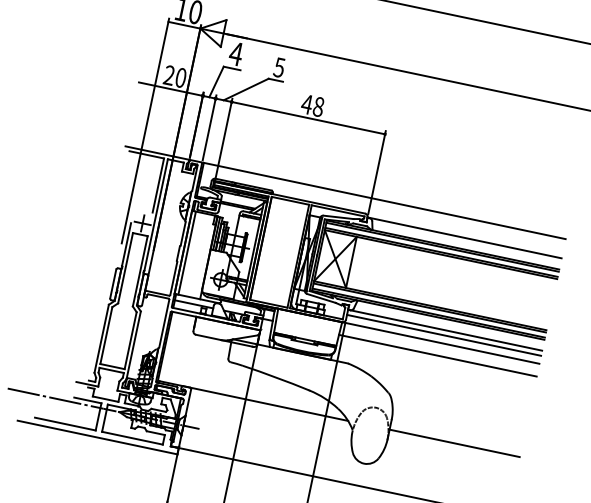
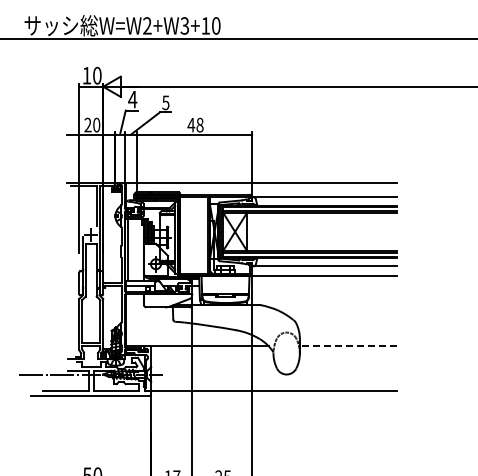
line: (443, 335) -> (324, 270), removed
line: (438, 355) -> (323, 285), removed
line: (454, 443) -> (348, 346), solid -> dashed

